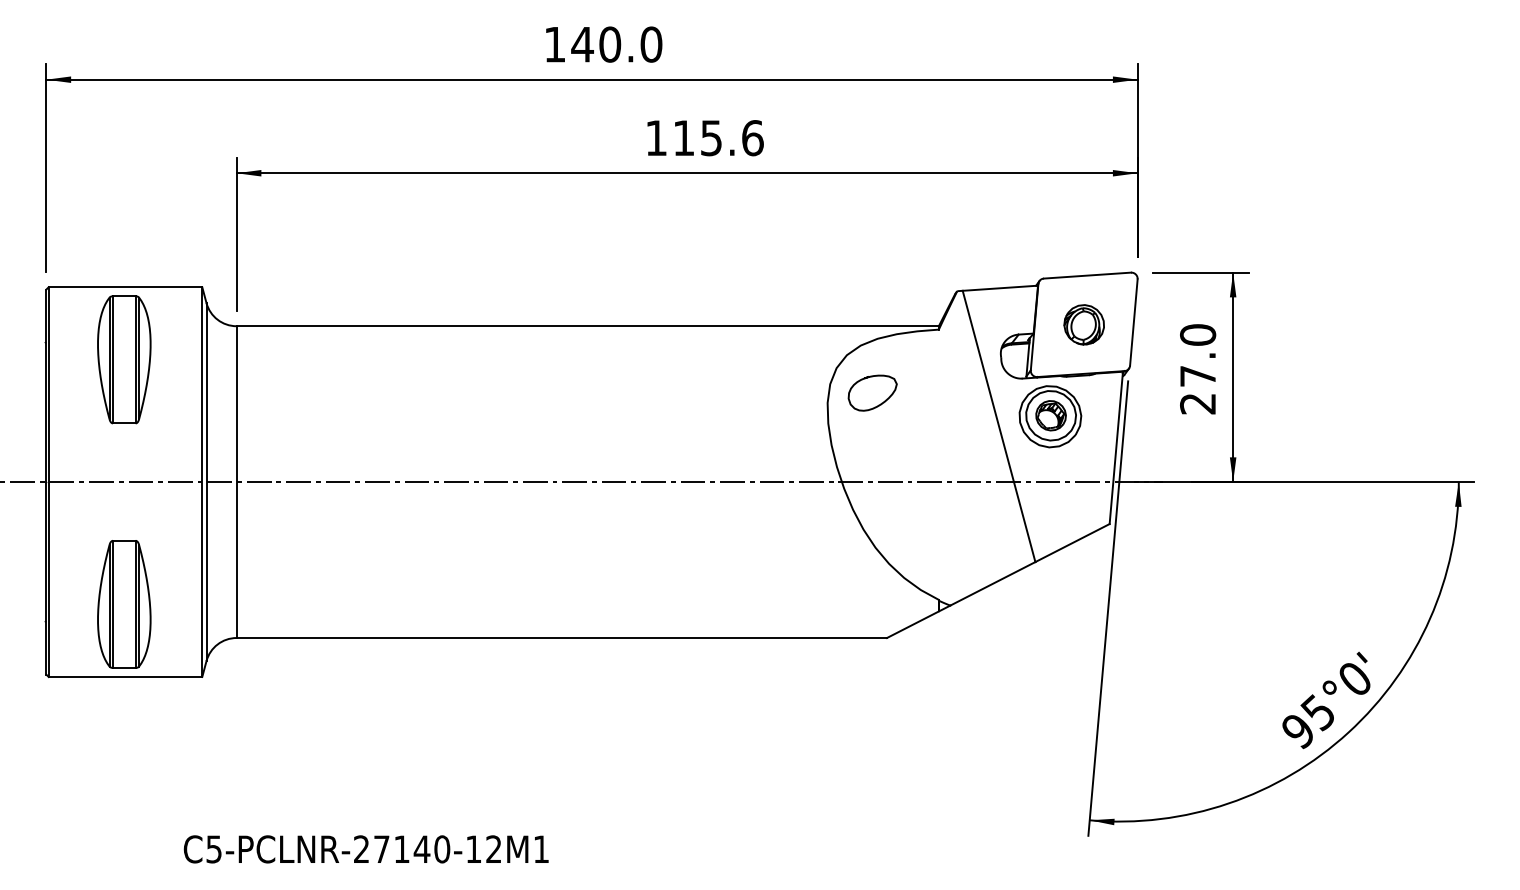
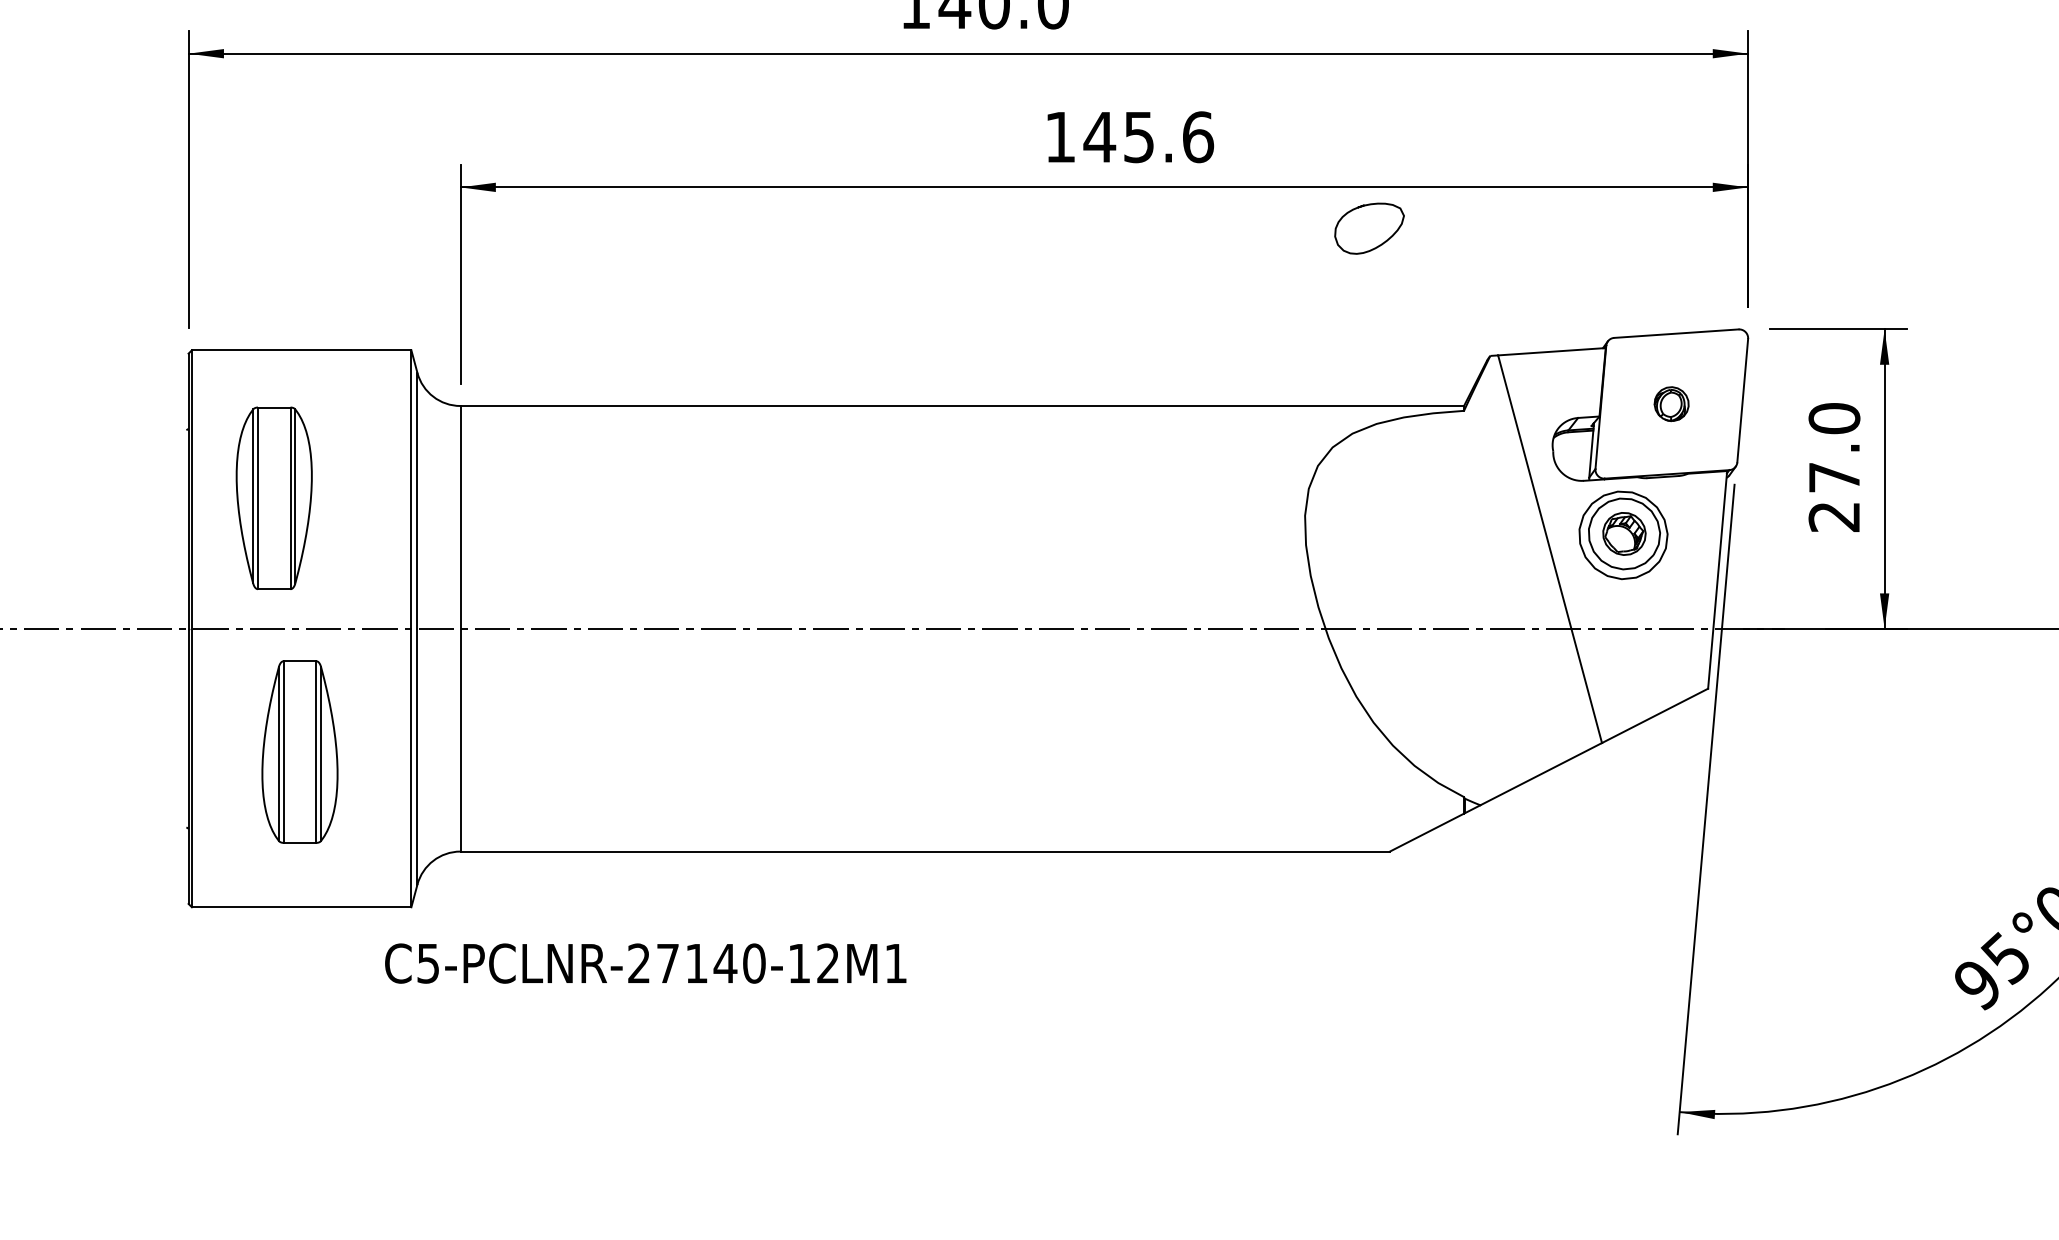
text: (683, 137) -> (1099, 136), 115.6 -> 145.6
part: (1083, 324) -> (1670, 403), size x0.6
part: (124, 359) -> (274, 497), moved
curve: (878, 404) -> (1377, 244), moved
part: (124, 604) -> (300, 752), moved
text: (365, 849) -> (644, 963), moved

